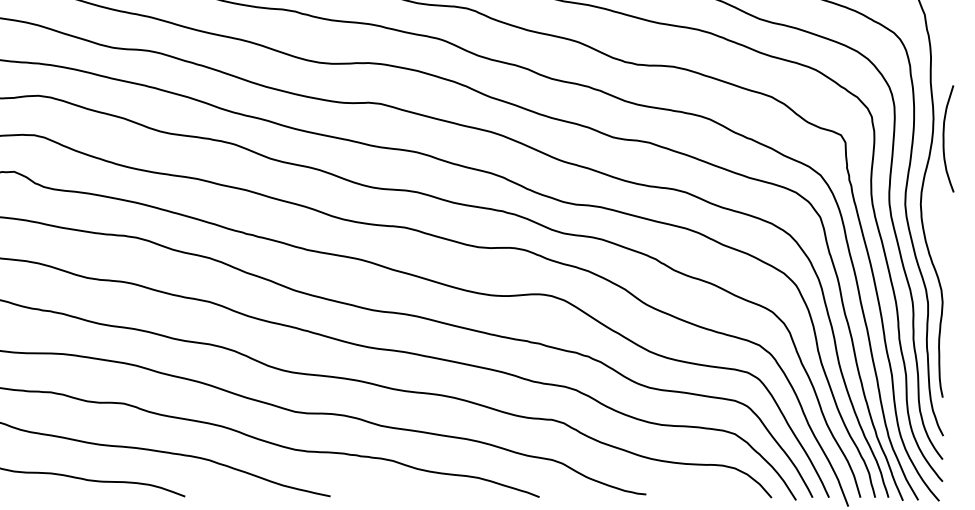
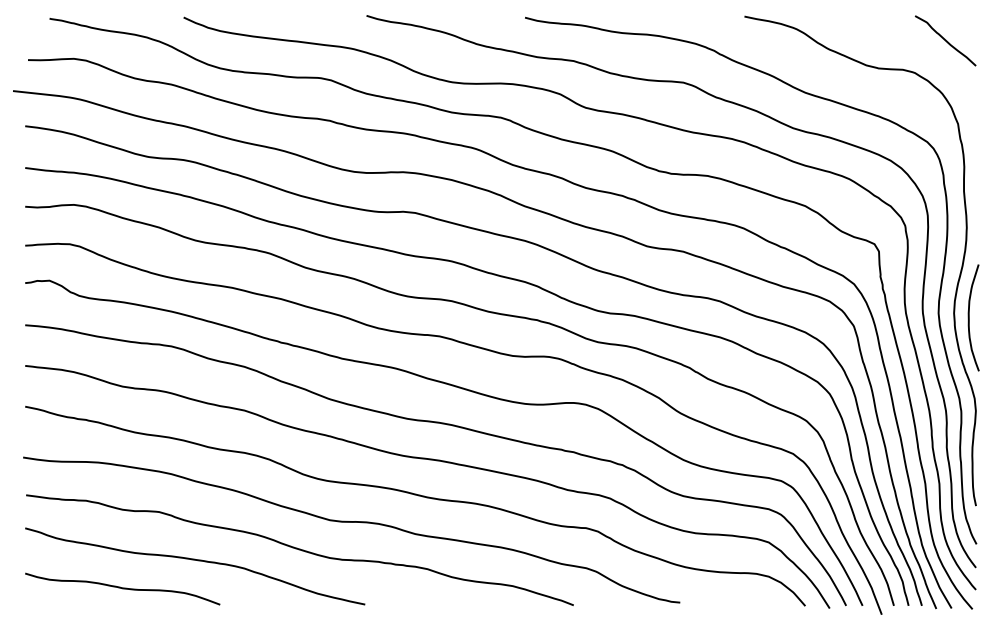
curve: (944, 138) -> (969, 317), moved

